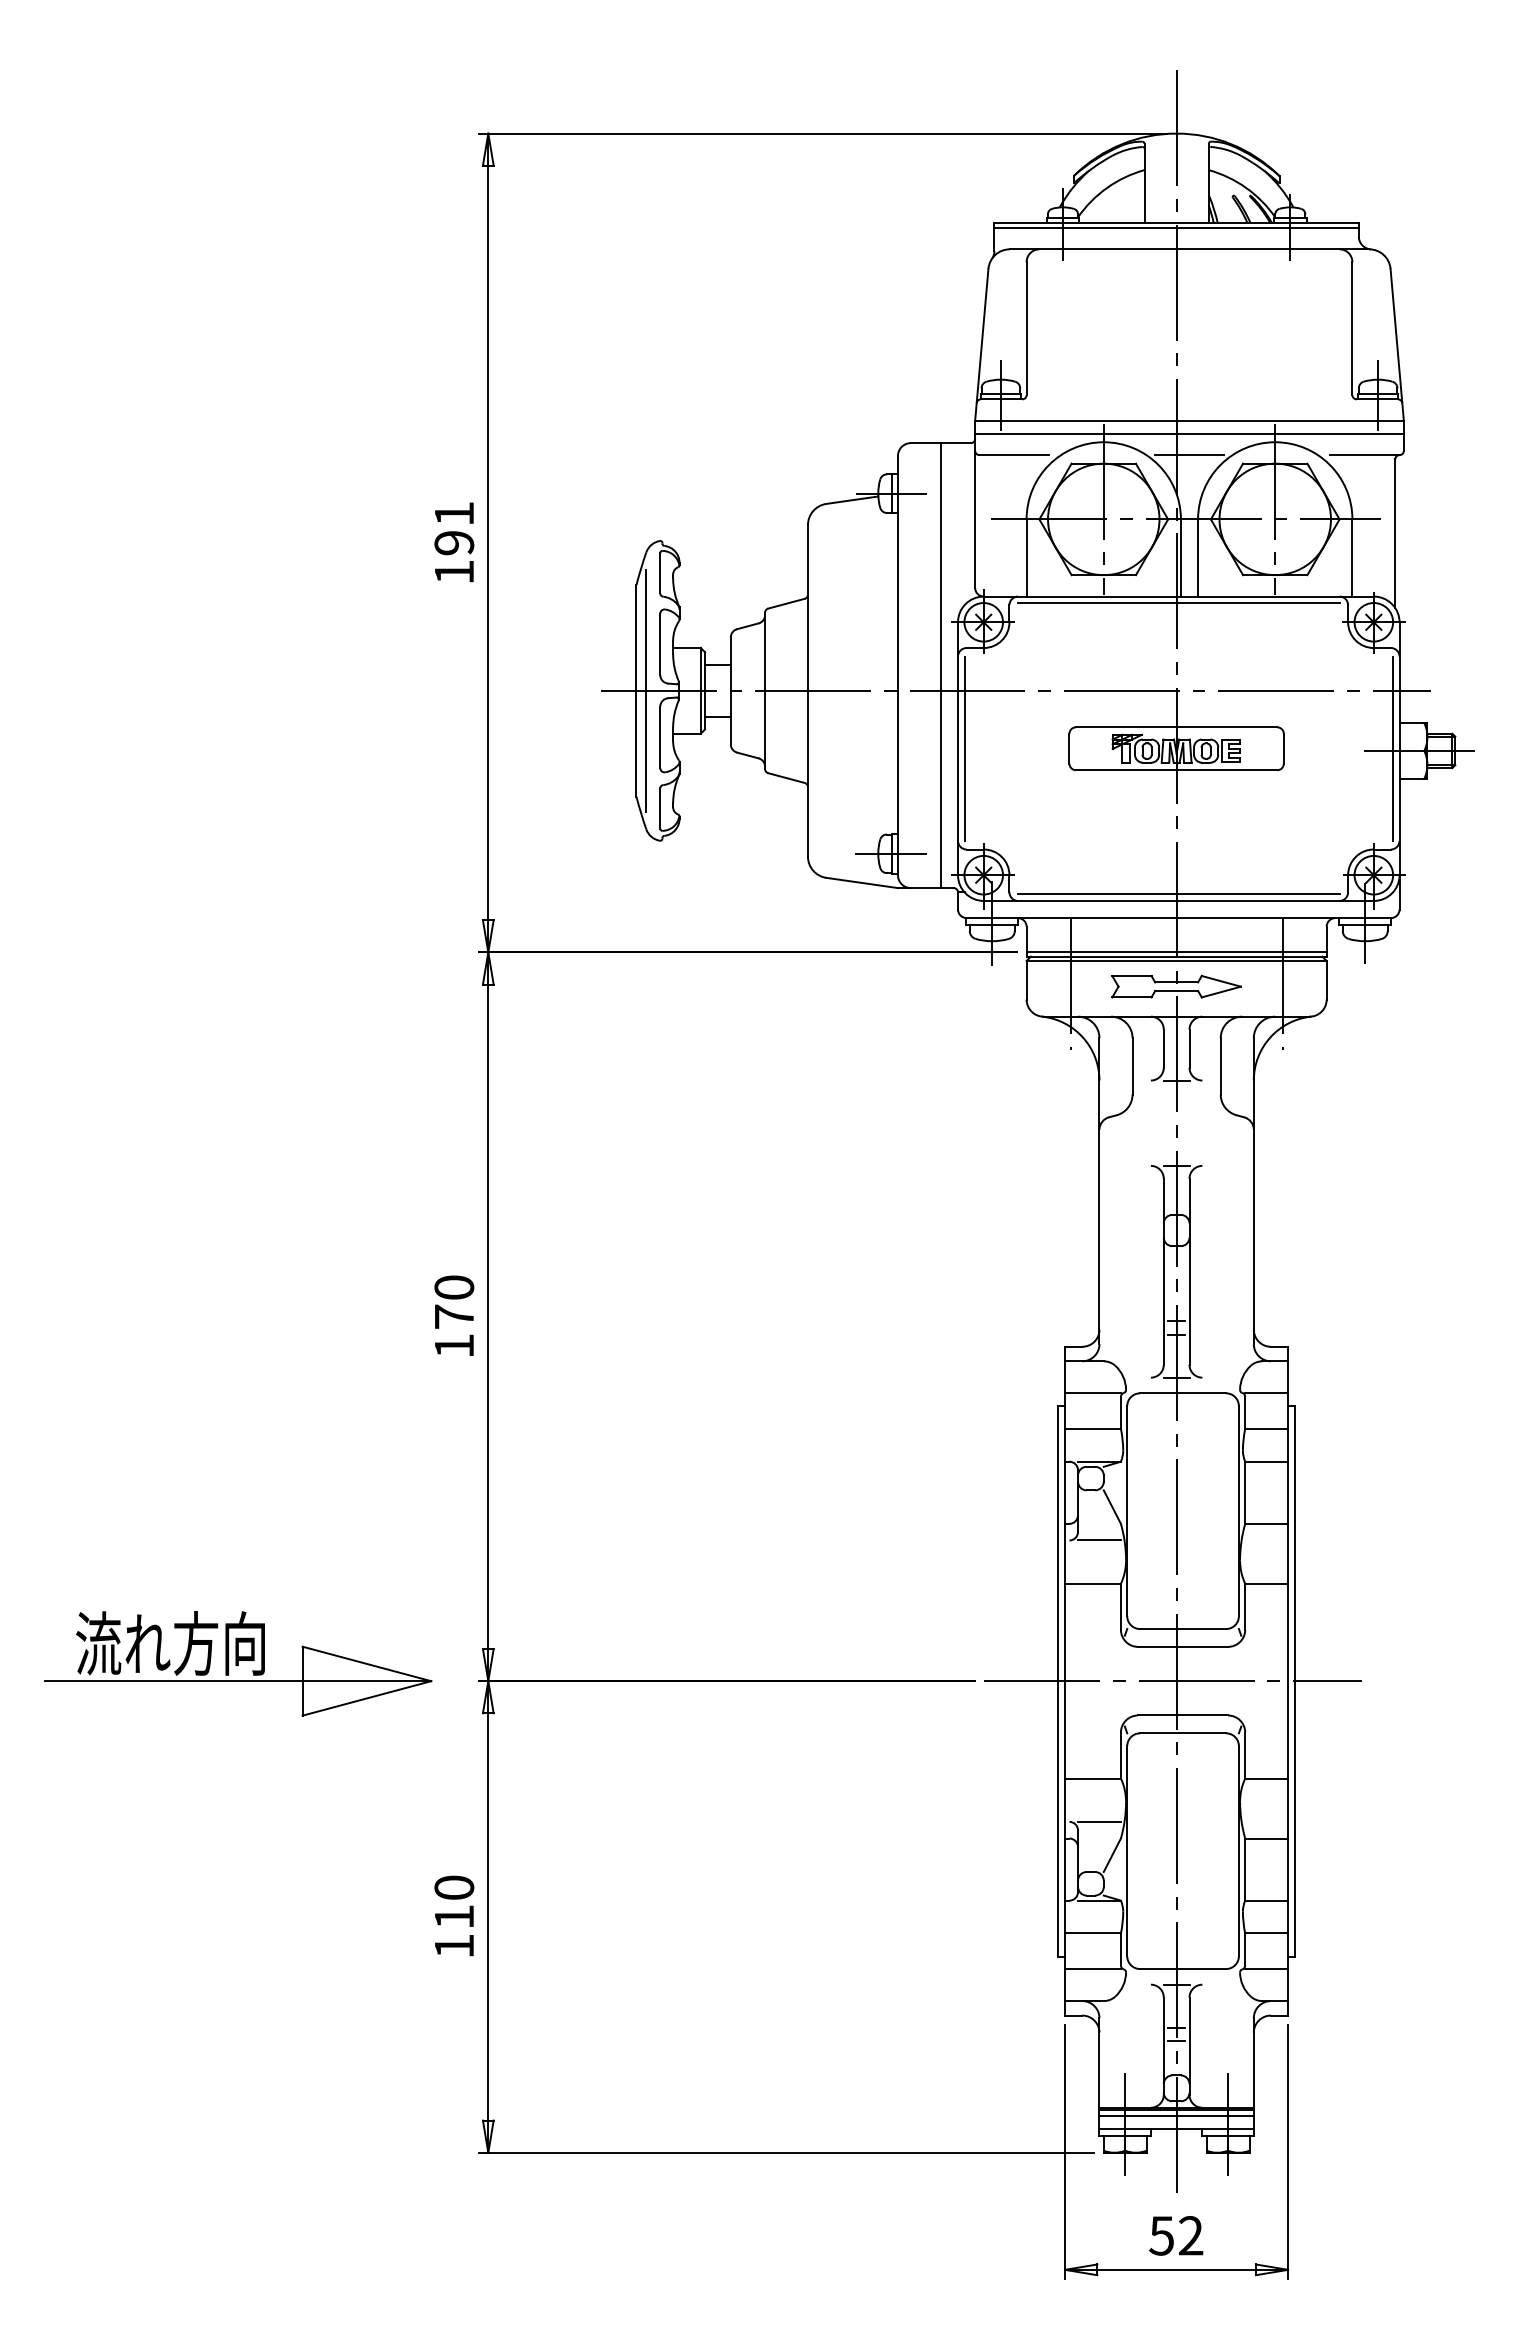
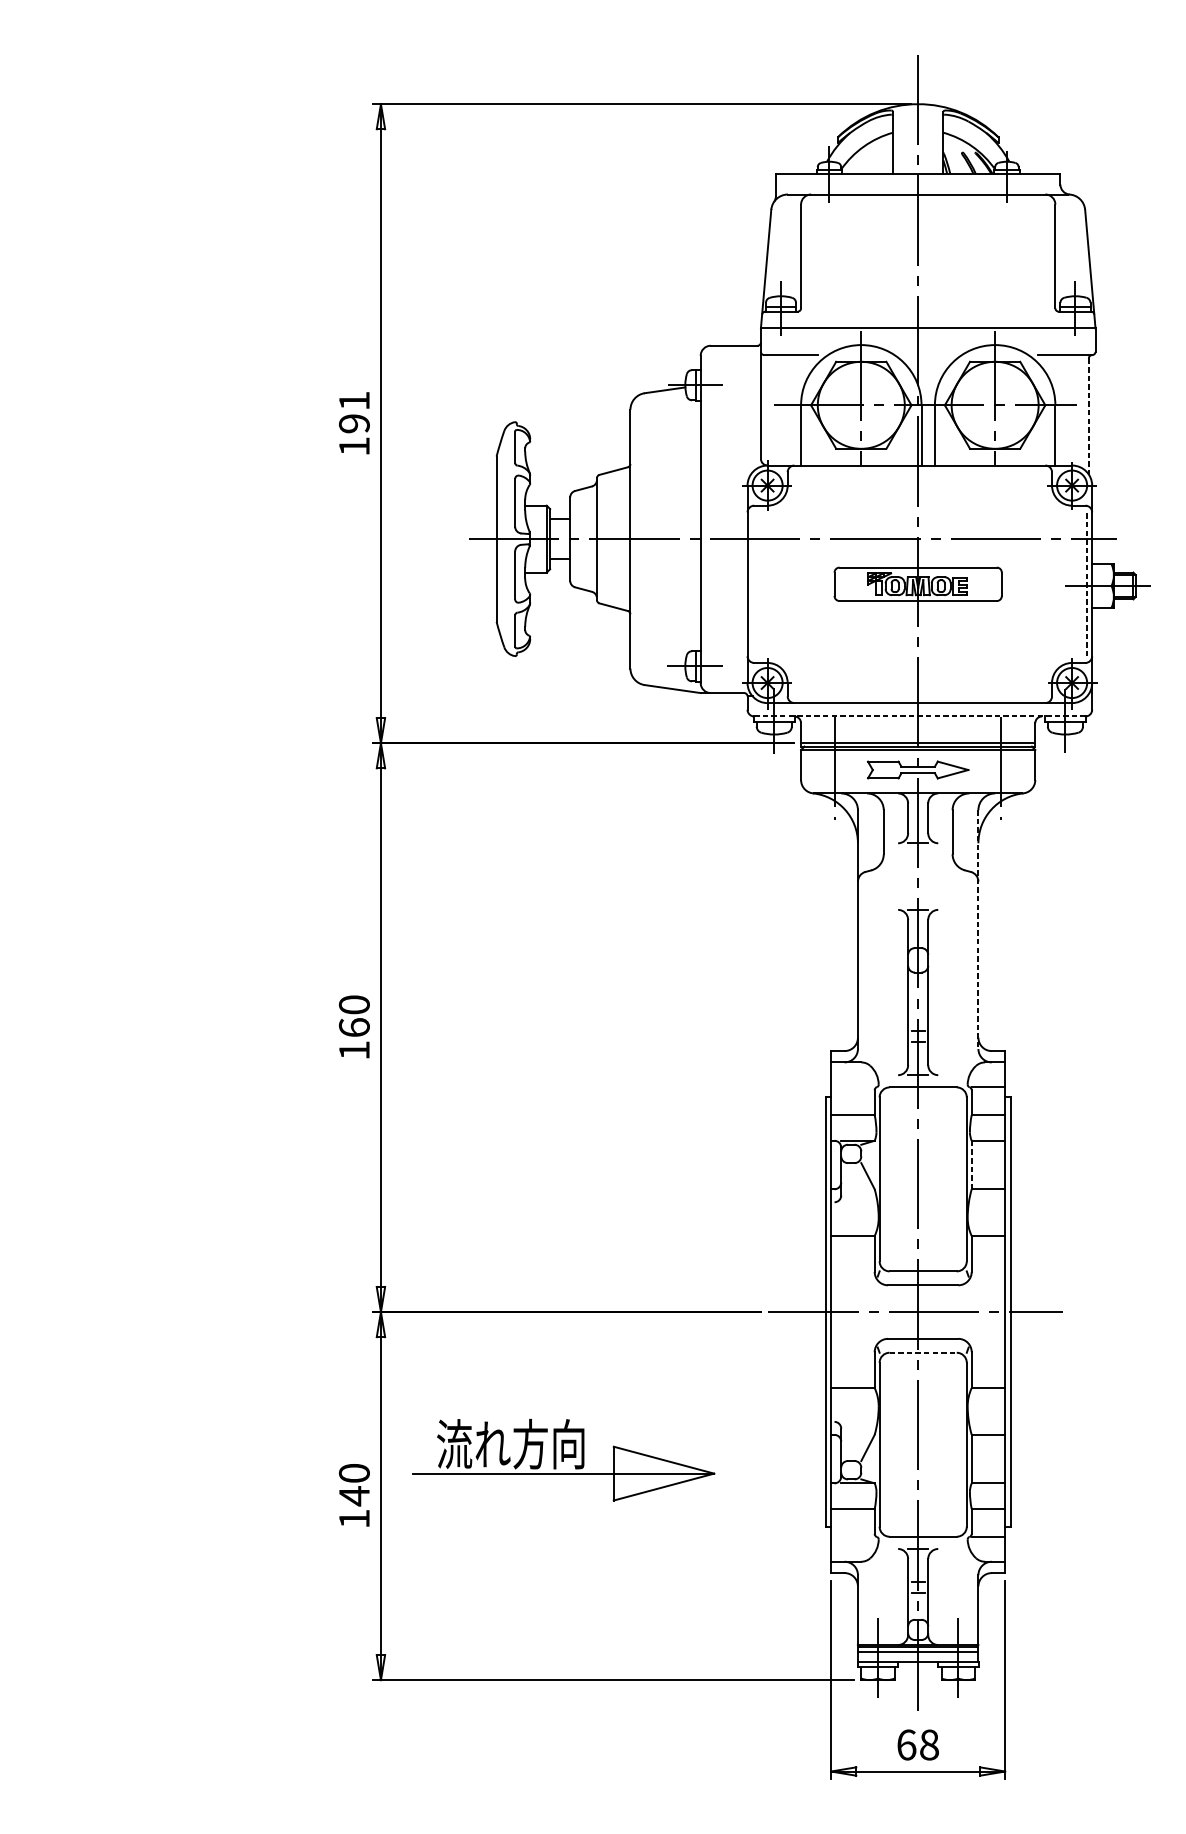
line: (1176, 227) -> (918, 177), removed
line: (1189, 433) -> (928, 338), removed
line: (1189, 455) -> (928, 355), removed
line: (1395, 534) -> (1089, 417), solid -> dashed
line: (1178, 603) -> (919, 470), removed
line: (940, 665) -> (733, 519), removed
line: (645, 690) -> (503, 538), removed
line: (964, 748) -> (752, 584), removed
line: (1392, 748) -> (1086, 584), solid -> dashed
line: (1178, 894) -> (919, 698), removed
line: (1179, 918) -> (920, 716), solid -> dashed
line: (1253, 1191) -> (978, 929), solid -> dashed
text: (454, 1316) -> (354, 1027), 170 -> 160
line: (1092, 1393) -> (852, 1087), removed
line: (1245, 1492) -> (971, 1164), solid -> dashed
line: (1099, 1540) -> (857, 1202), removed
part: (238, 1663) -> (563, 1459), moved
line: (1183, 1733) -> (923, 1352), solid -> dashed
line: (1099, 1821) -> (857, 1421), removed
text: (454, 1917) -> (354, 1496), 110 -> 140
line: (1092, 1969) -> (852, 1537), removed
text: (1176, 2235) -> (918, 1744), 52 -> 68

